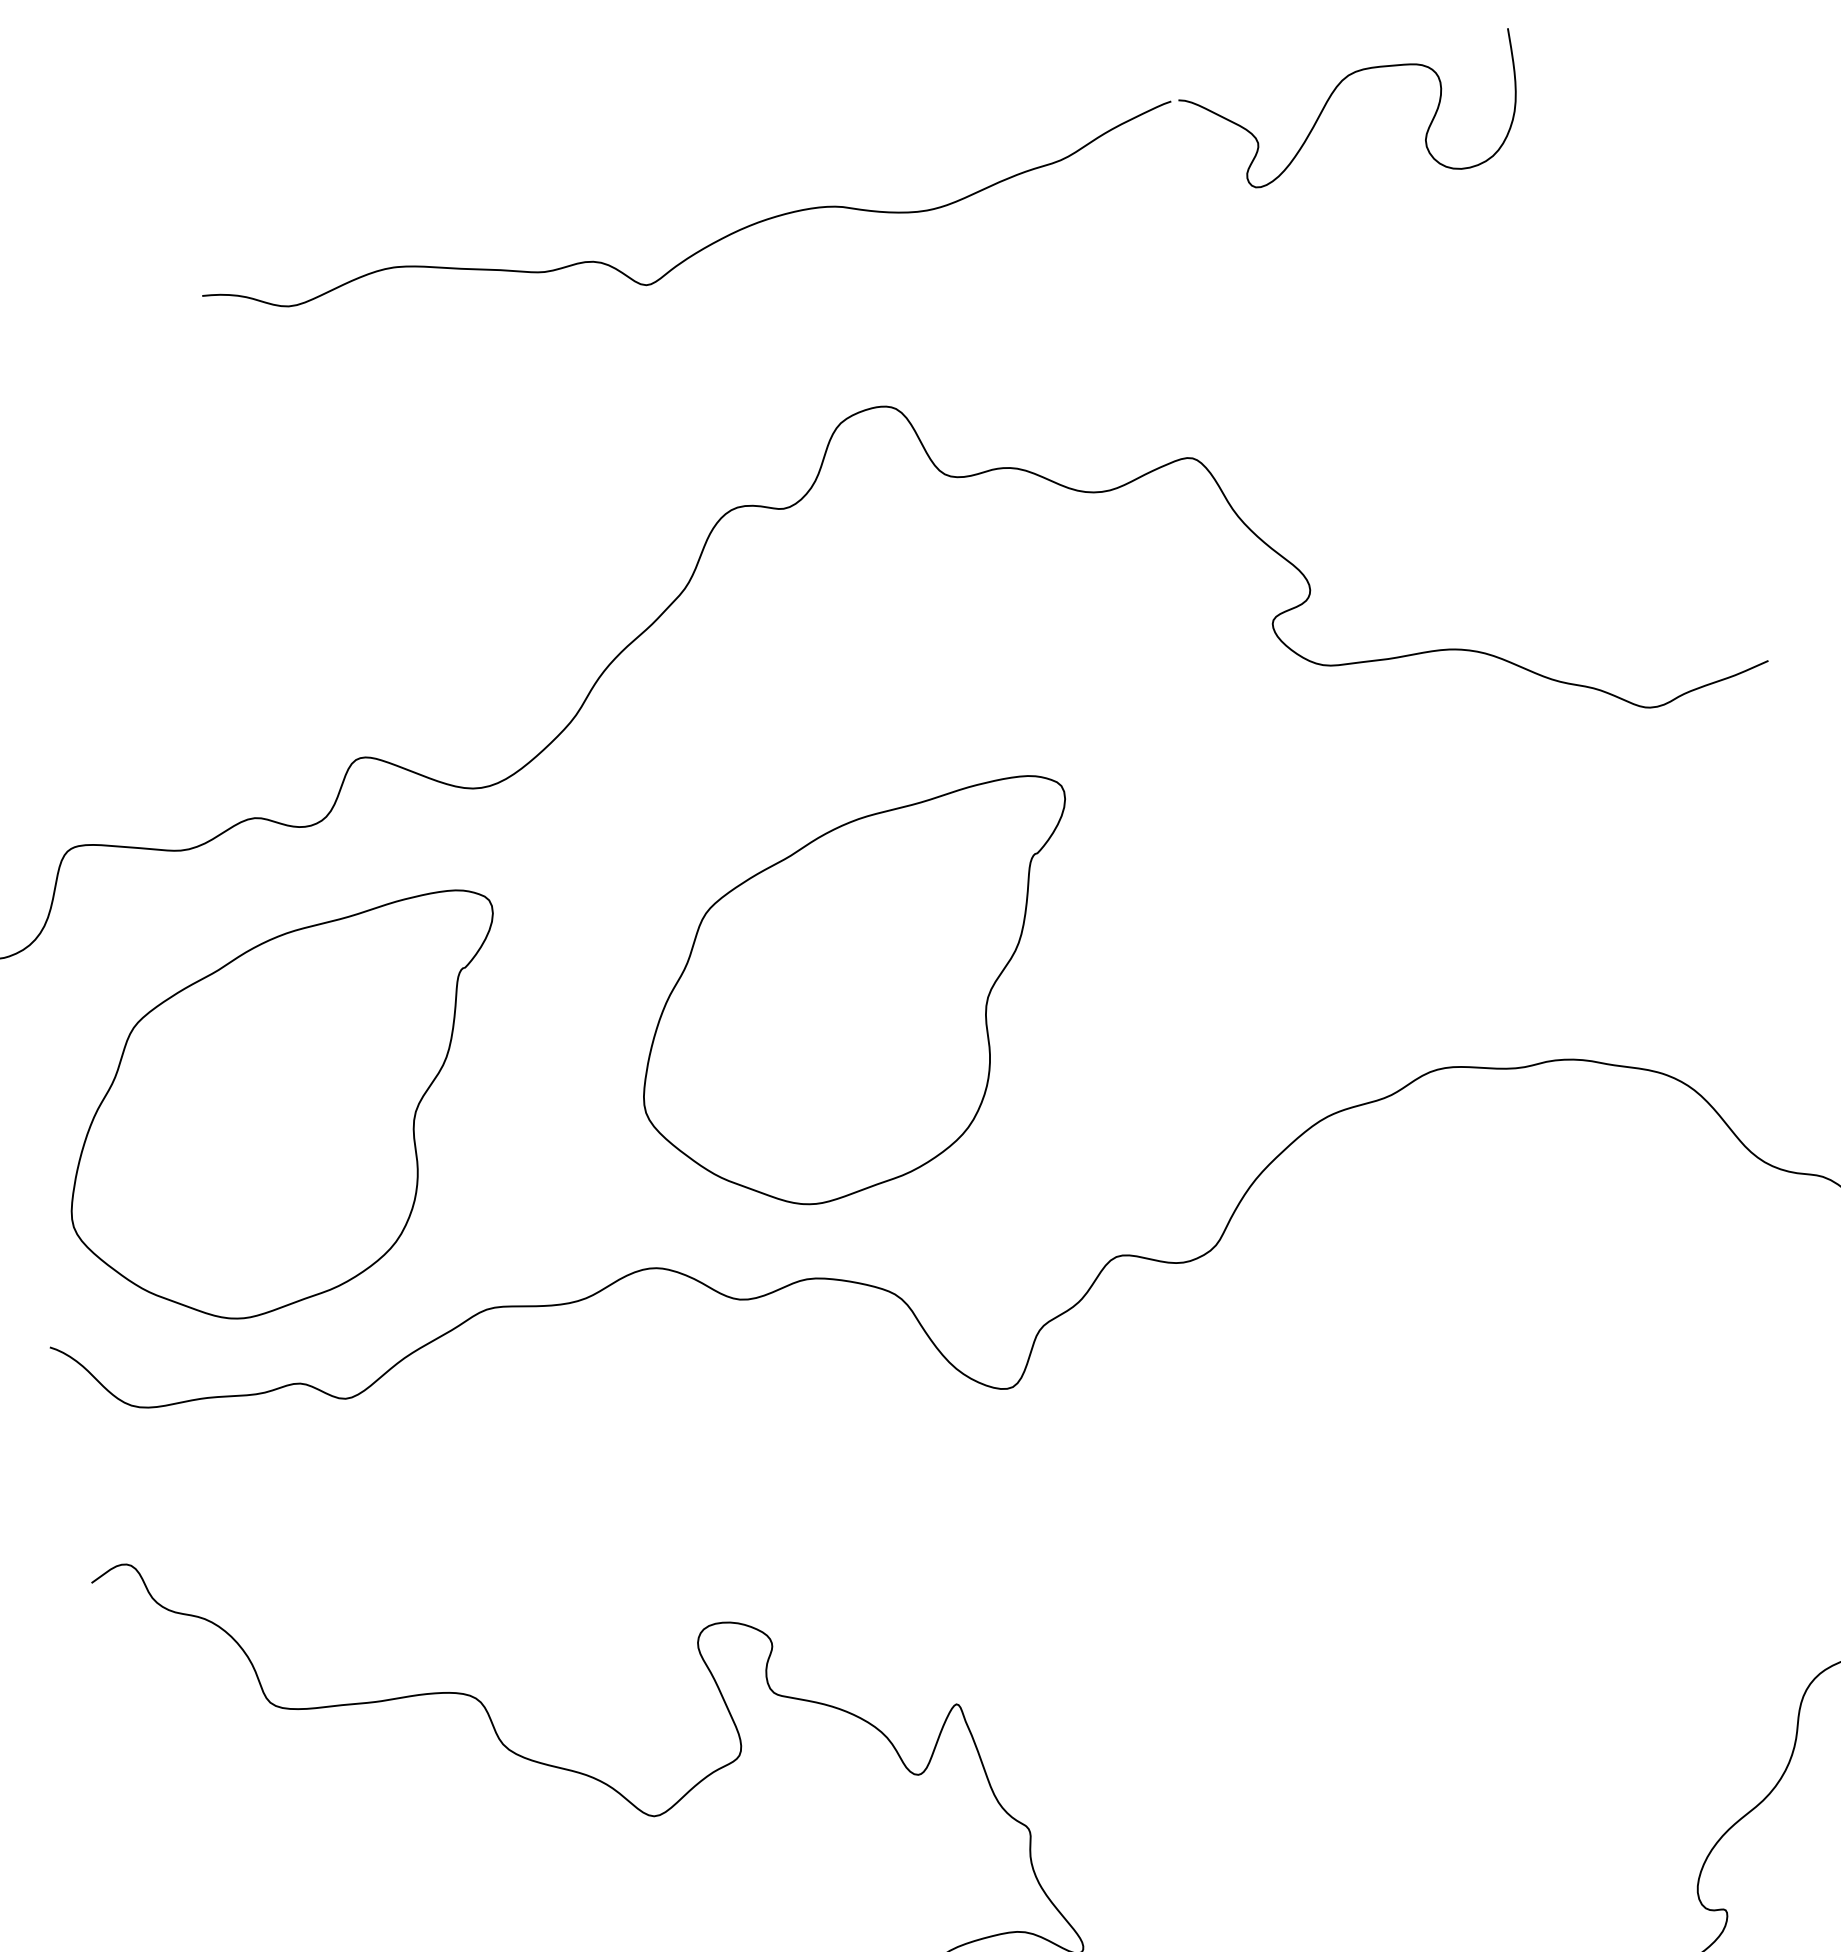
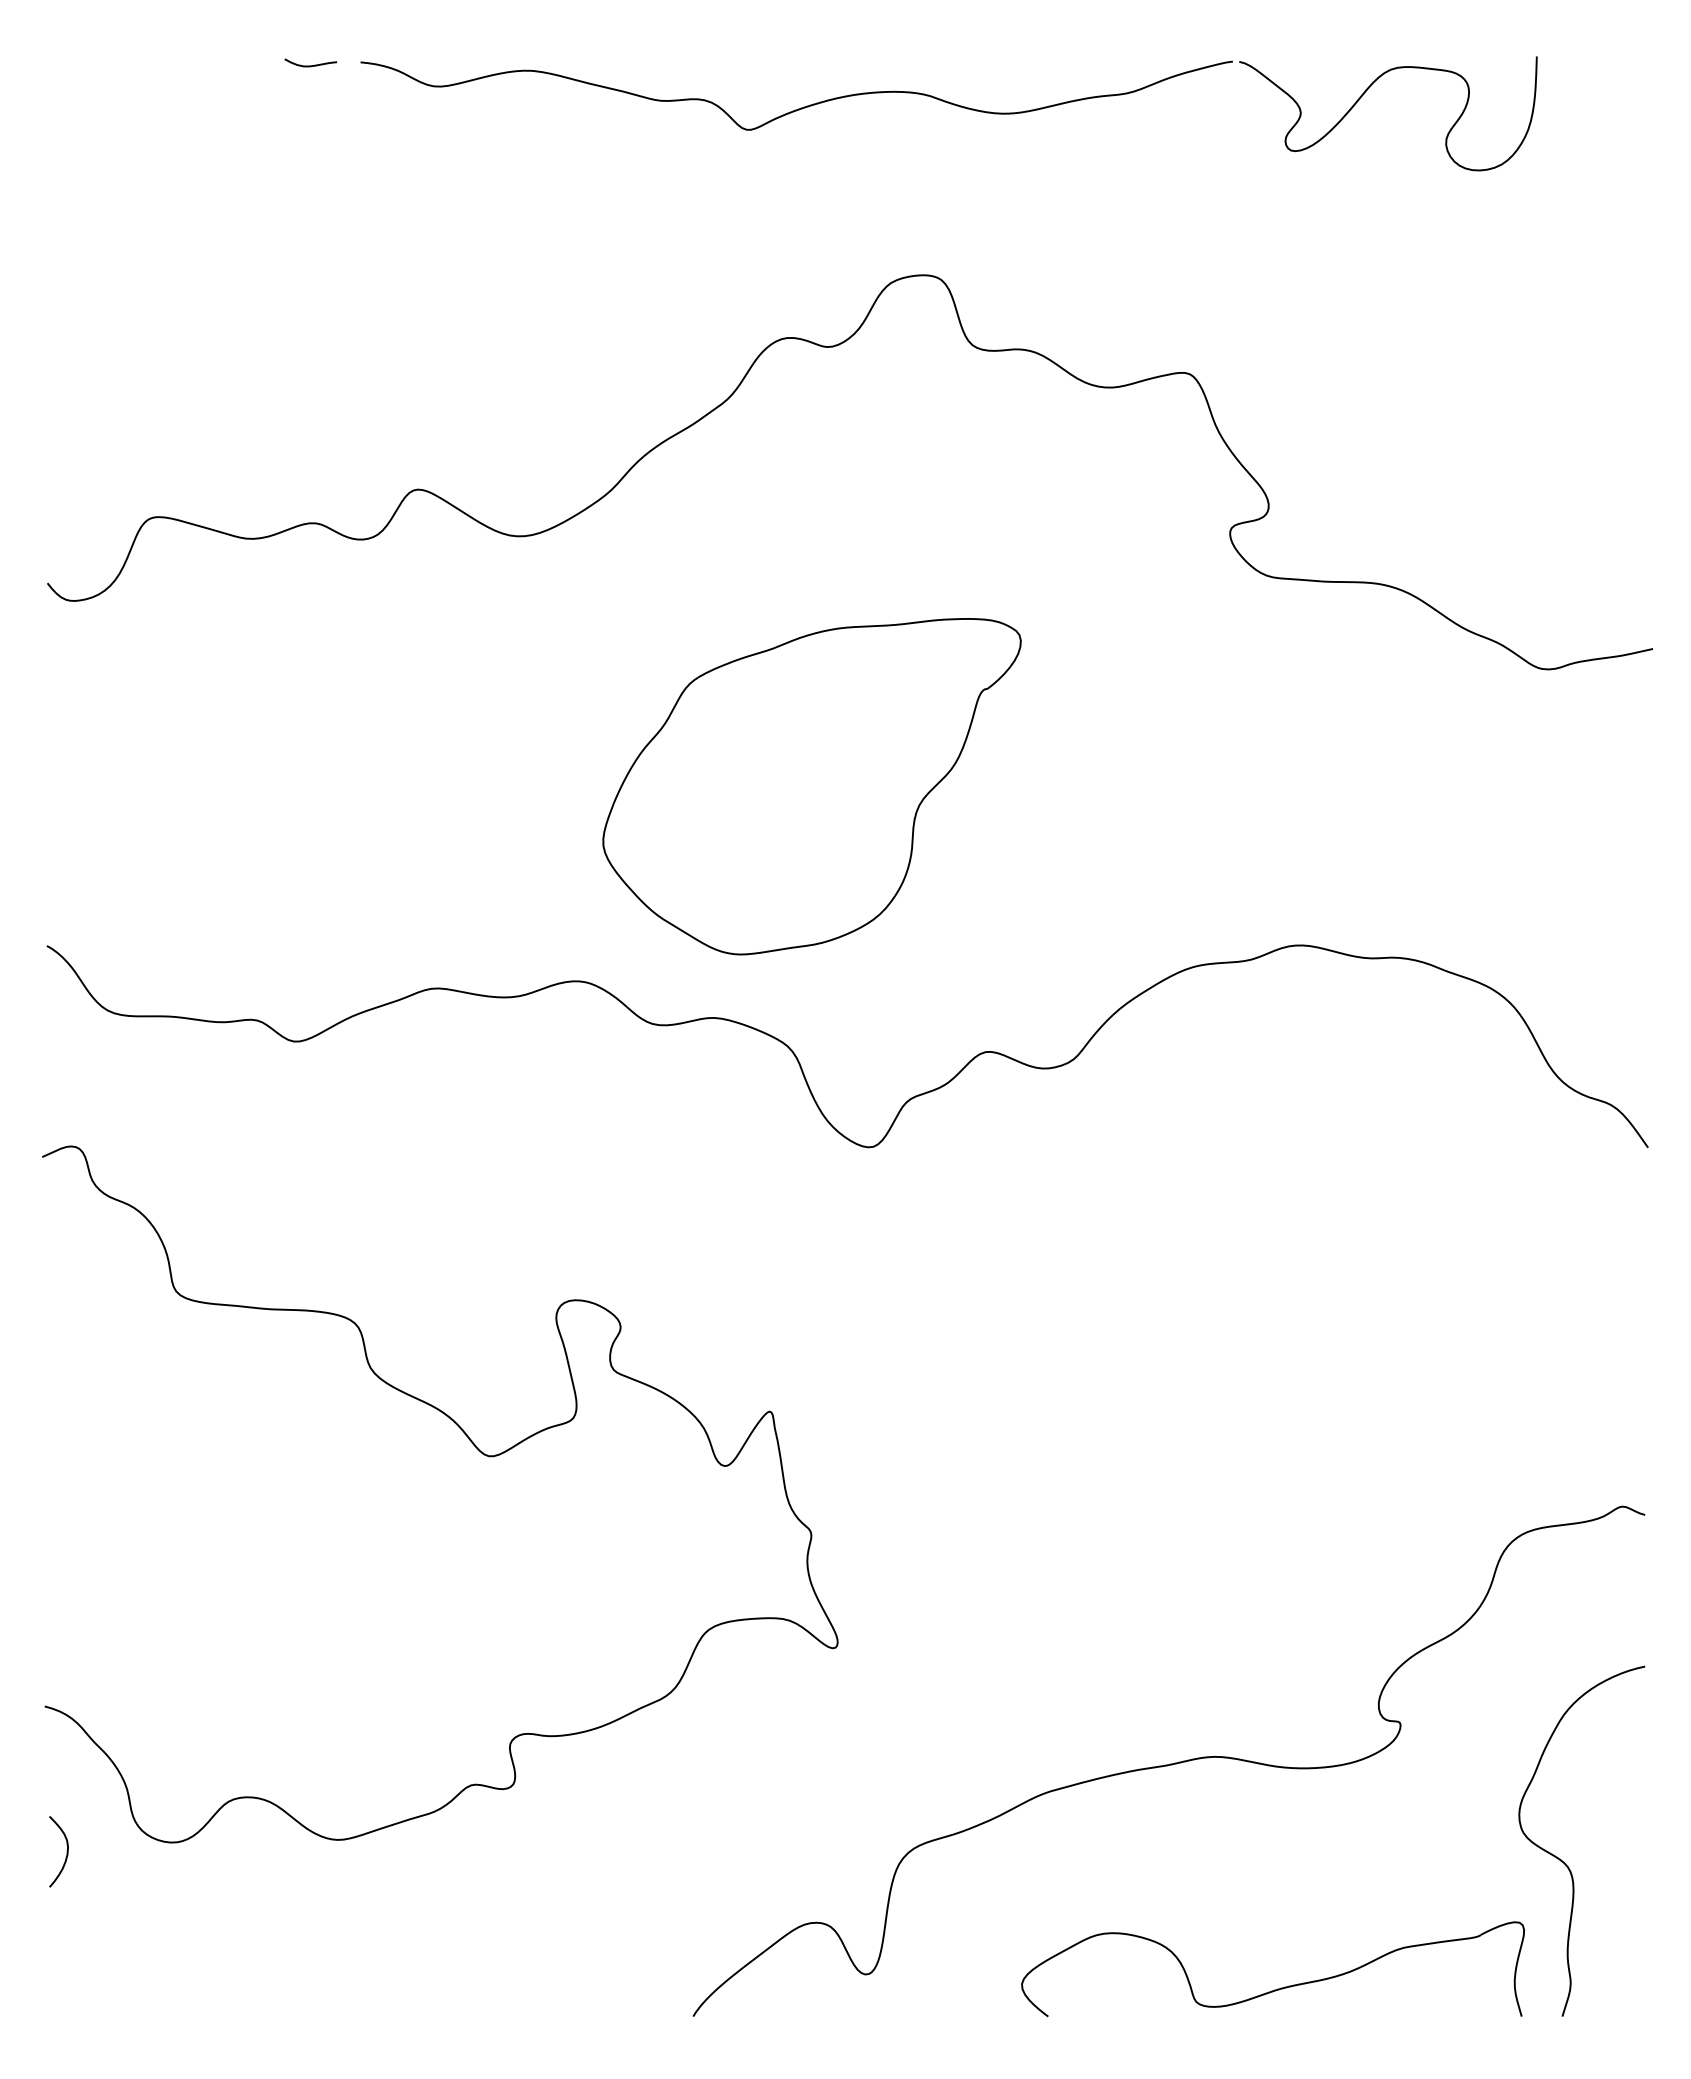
curve: (147, 310) -> (310, 65), added
part: (291, 1114) -> (296, 786), removed

